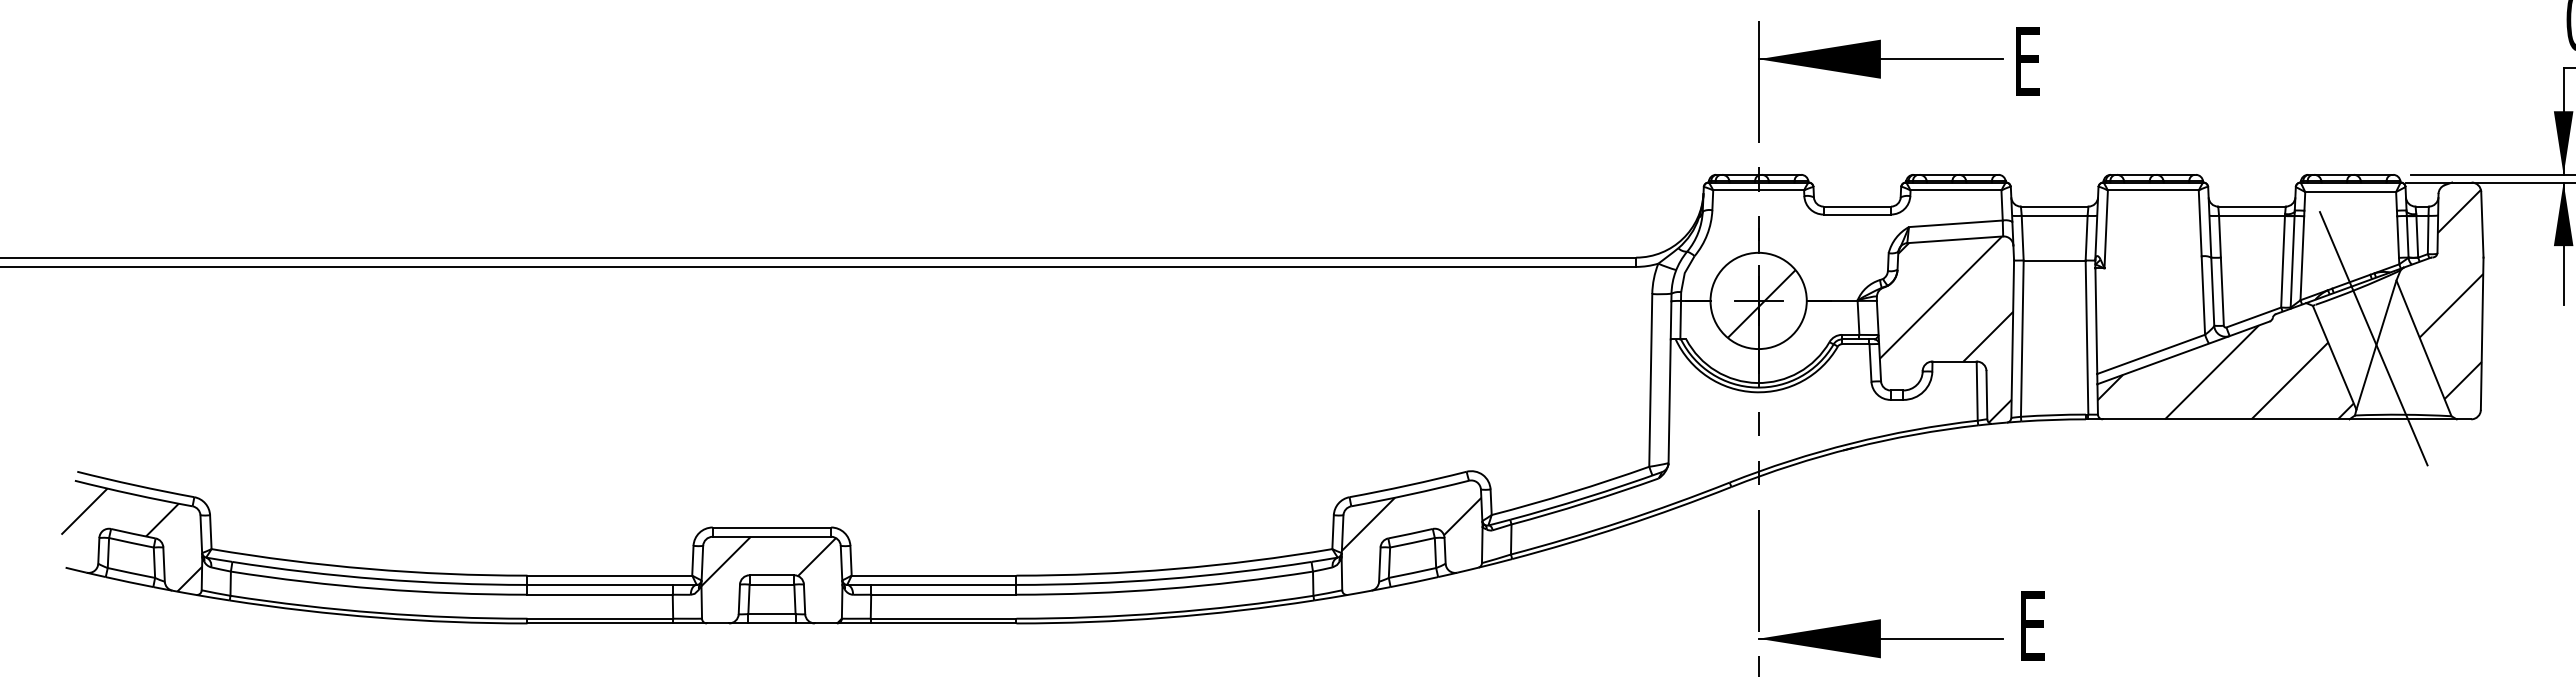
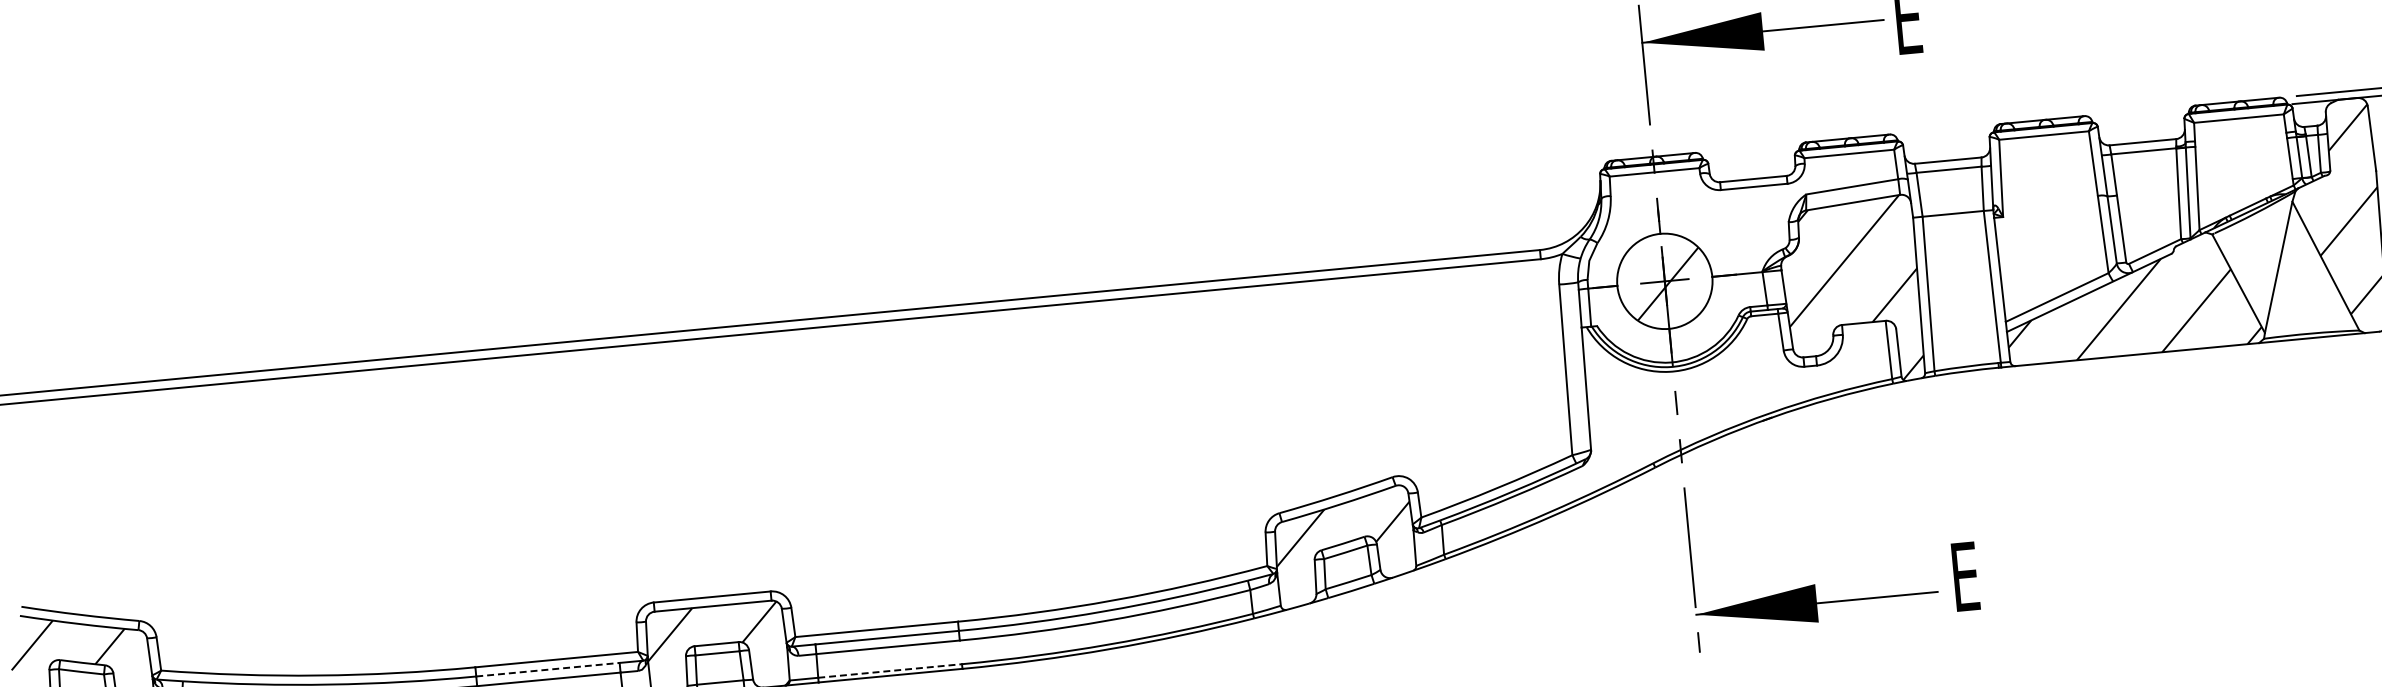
line: (2373, 338) -> (2275, 261), removed
line: (600, 584) -> (548, 669), solid -> dashed
line: (943, 618) -> (889, 670), solid -> dashed

